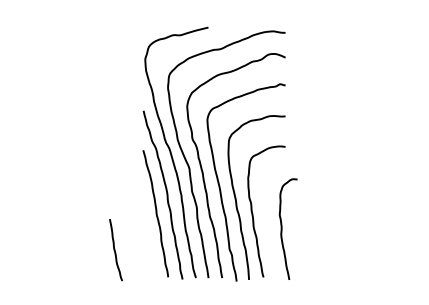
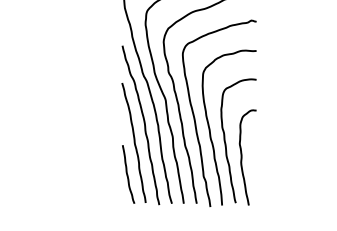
curve: (282, 228) -> (242, 156), moved
curve: (115, 250) -> (128, 174), moved

